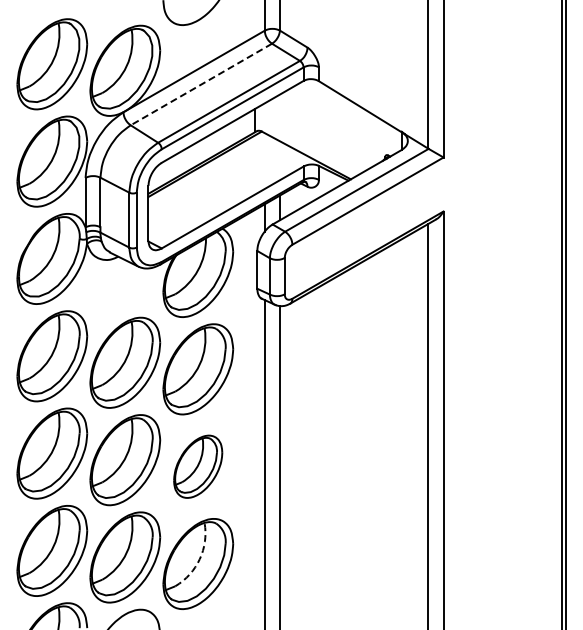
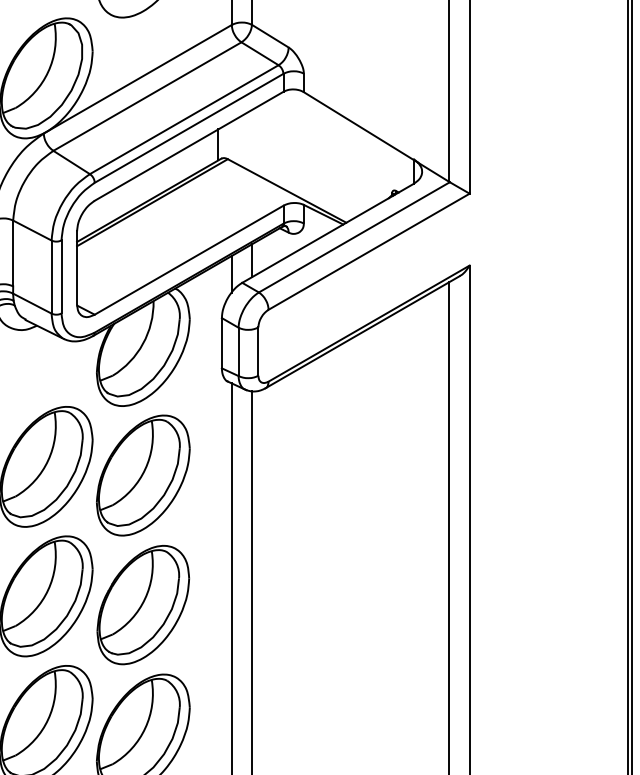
line: (201, 84) -> (147, 96), dashed -> solid
part: (197, 466) -> (142, 604), size x1.43
arc: (199, 559) -> (144, 728), dashed -> solid

